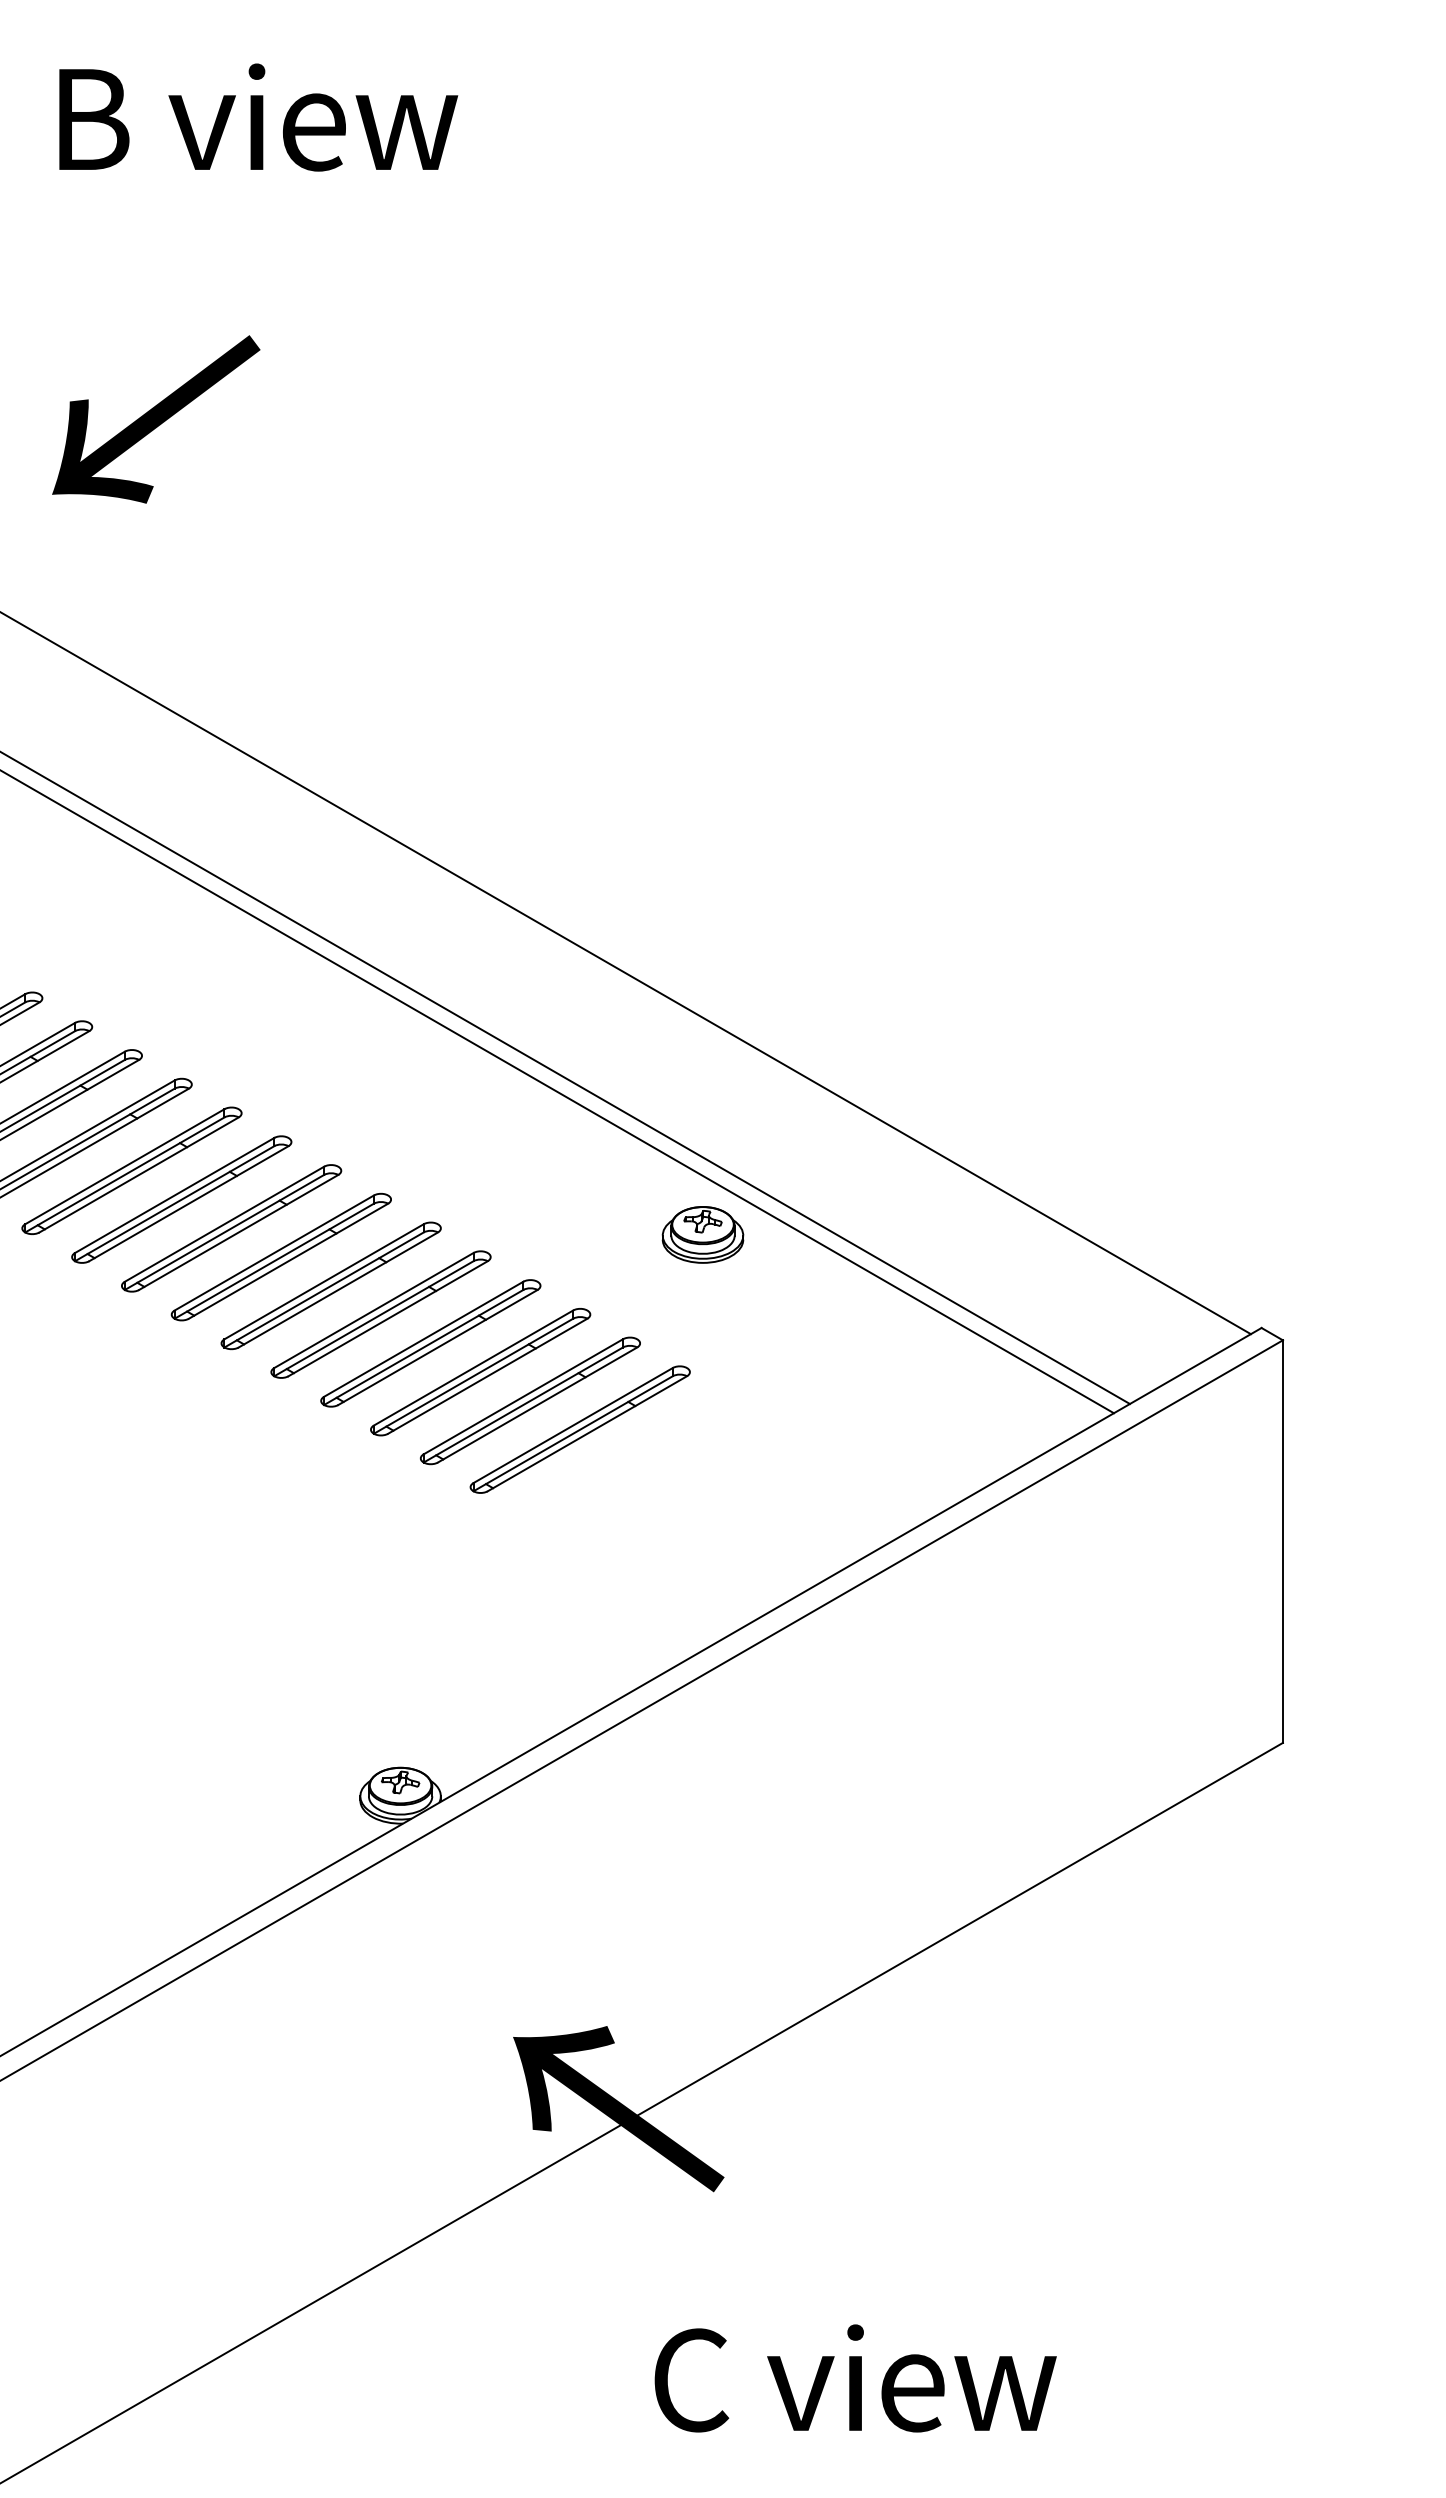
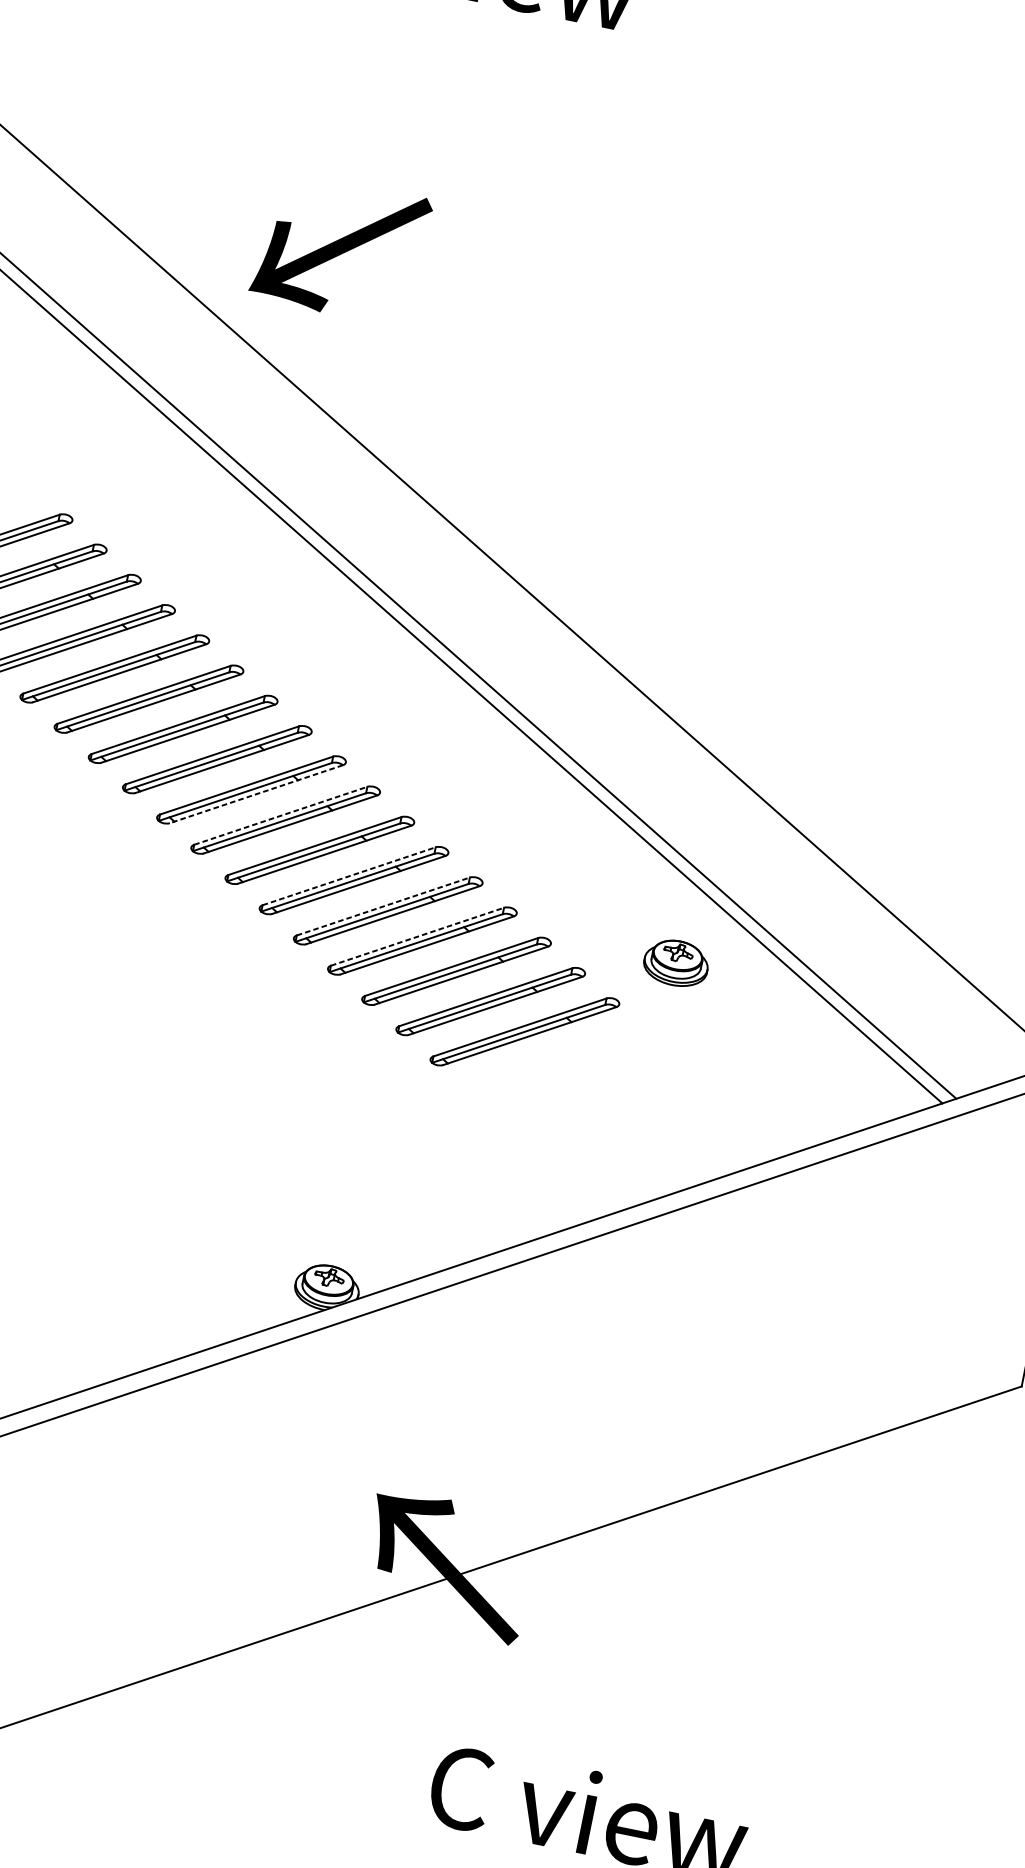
text: (156, 419) -> (341, 248), moved
line: (188, 1203) -> (256, 793), solid -> dashed
line: (224, 1224) -> (280, 816), solid -> dashed
part: (702, 1234) -> (675, 962), moved
line: (324, 1281) -> (349, 876), solid -> dashed
line: (374, 1310) -> (383, 906), solid -> dashed
line: (424, 1339) -> (418, 937), solid -> dashed

